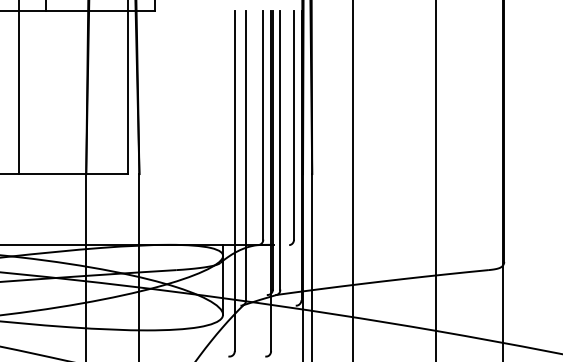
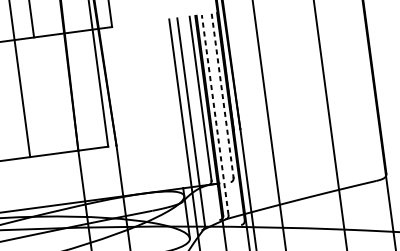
line: (294, 125) -> (223, 95), solid -> dashed
line: (280, 149) -> (215, 114), solid -> dashed

